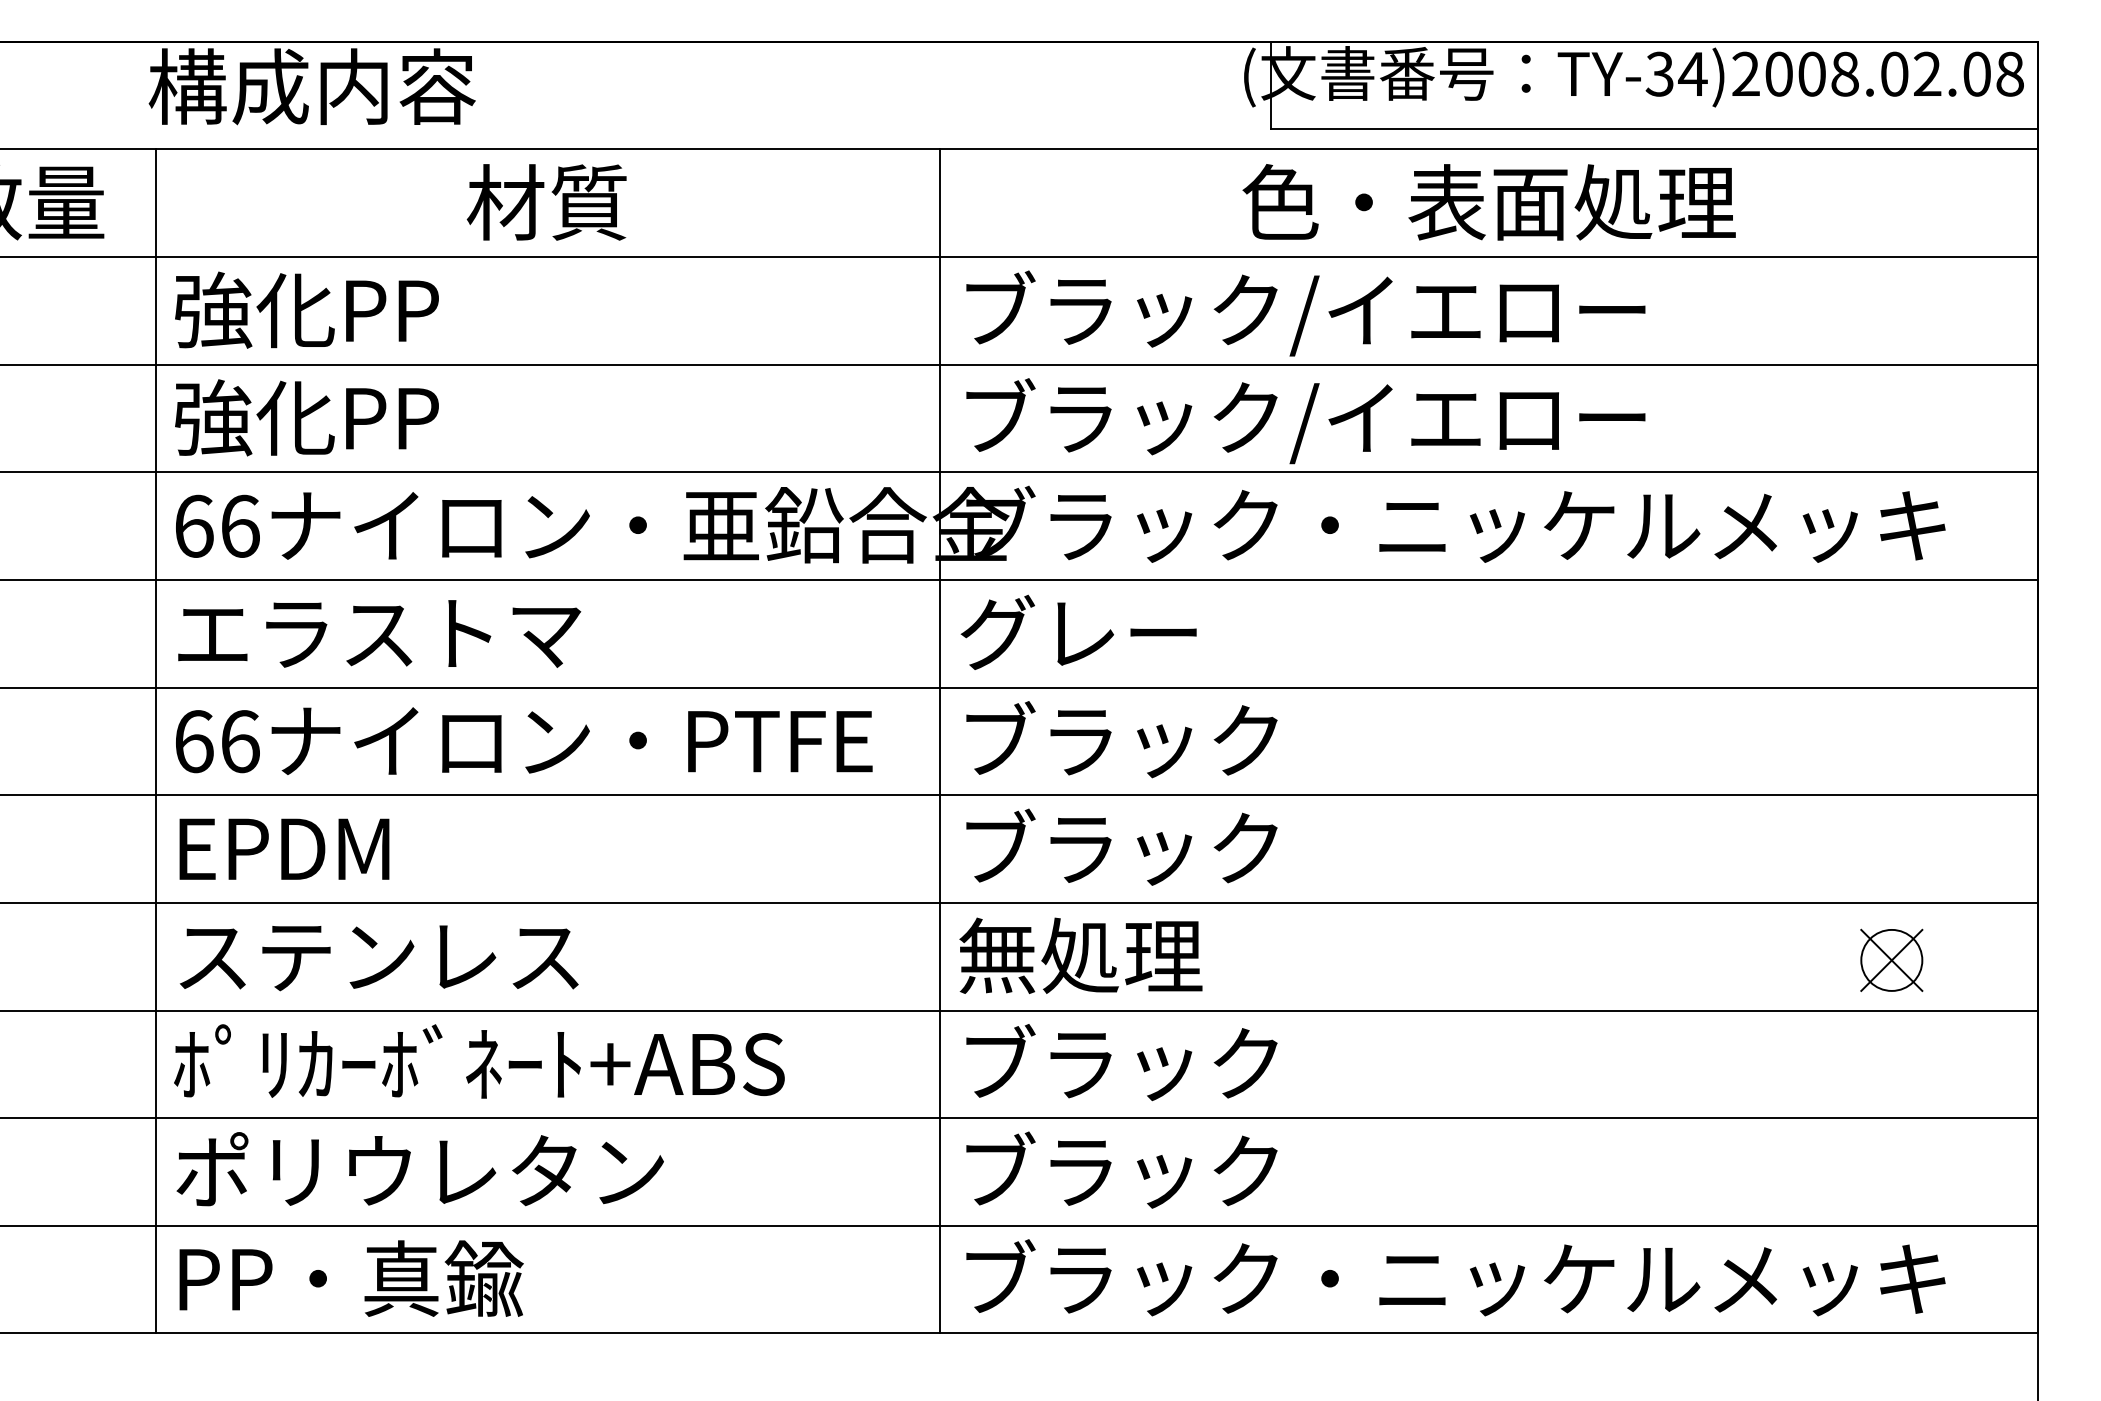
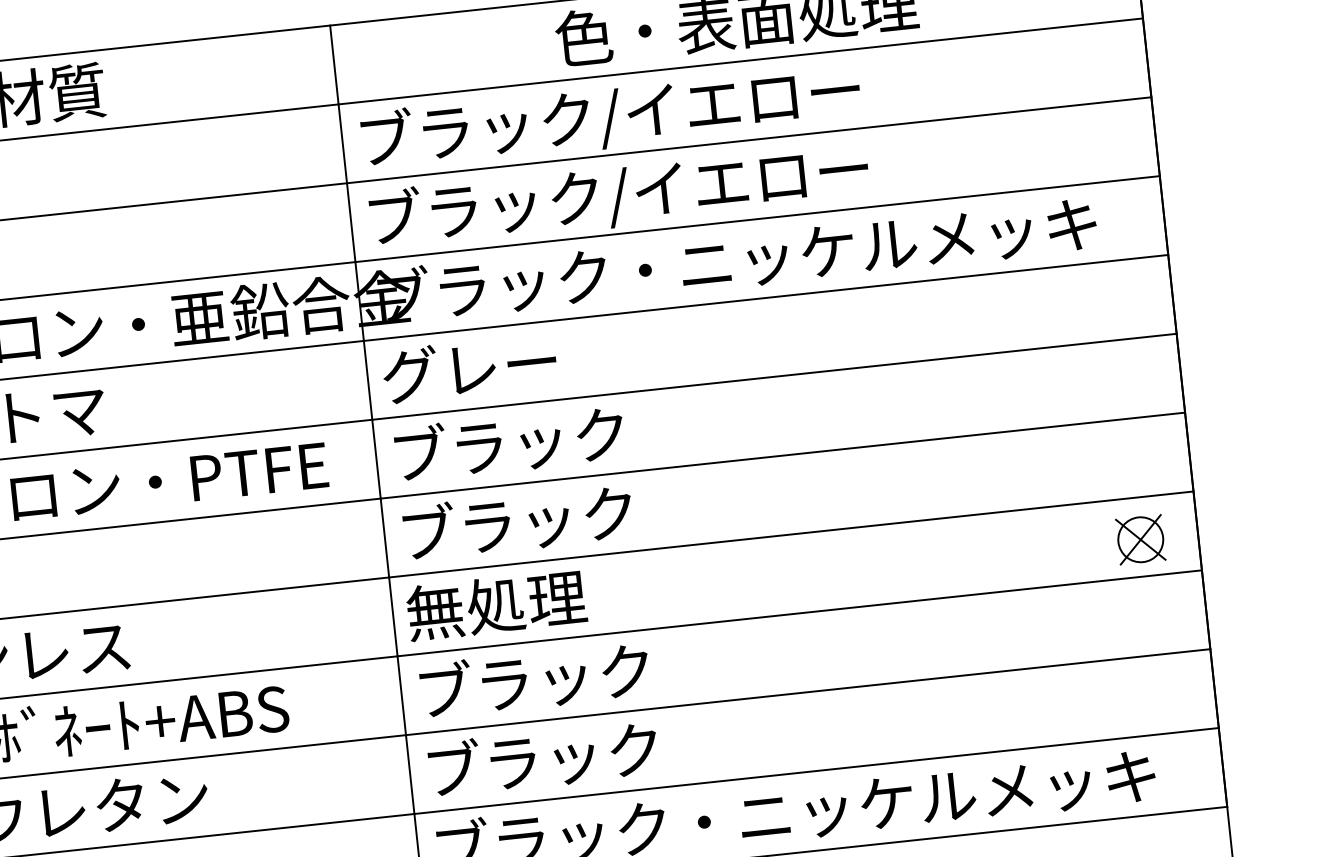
part: (1891, 959) -> (1140, 539), moved

